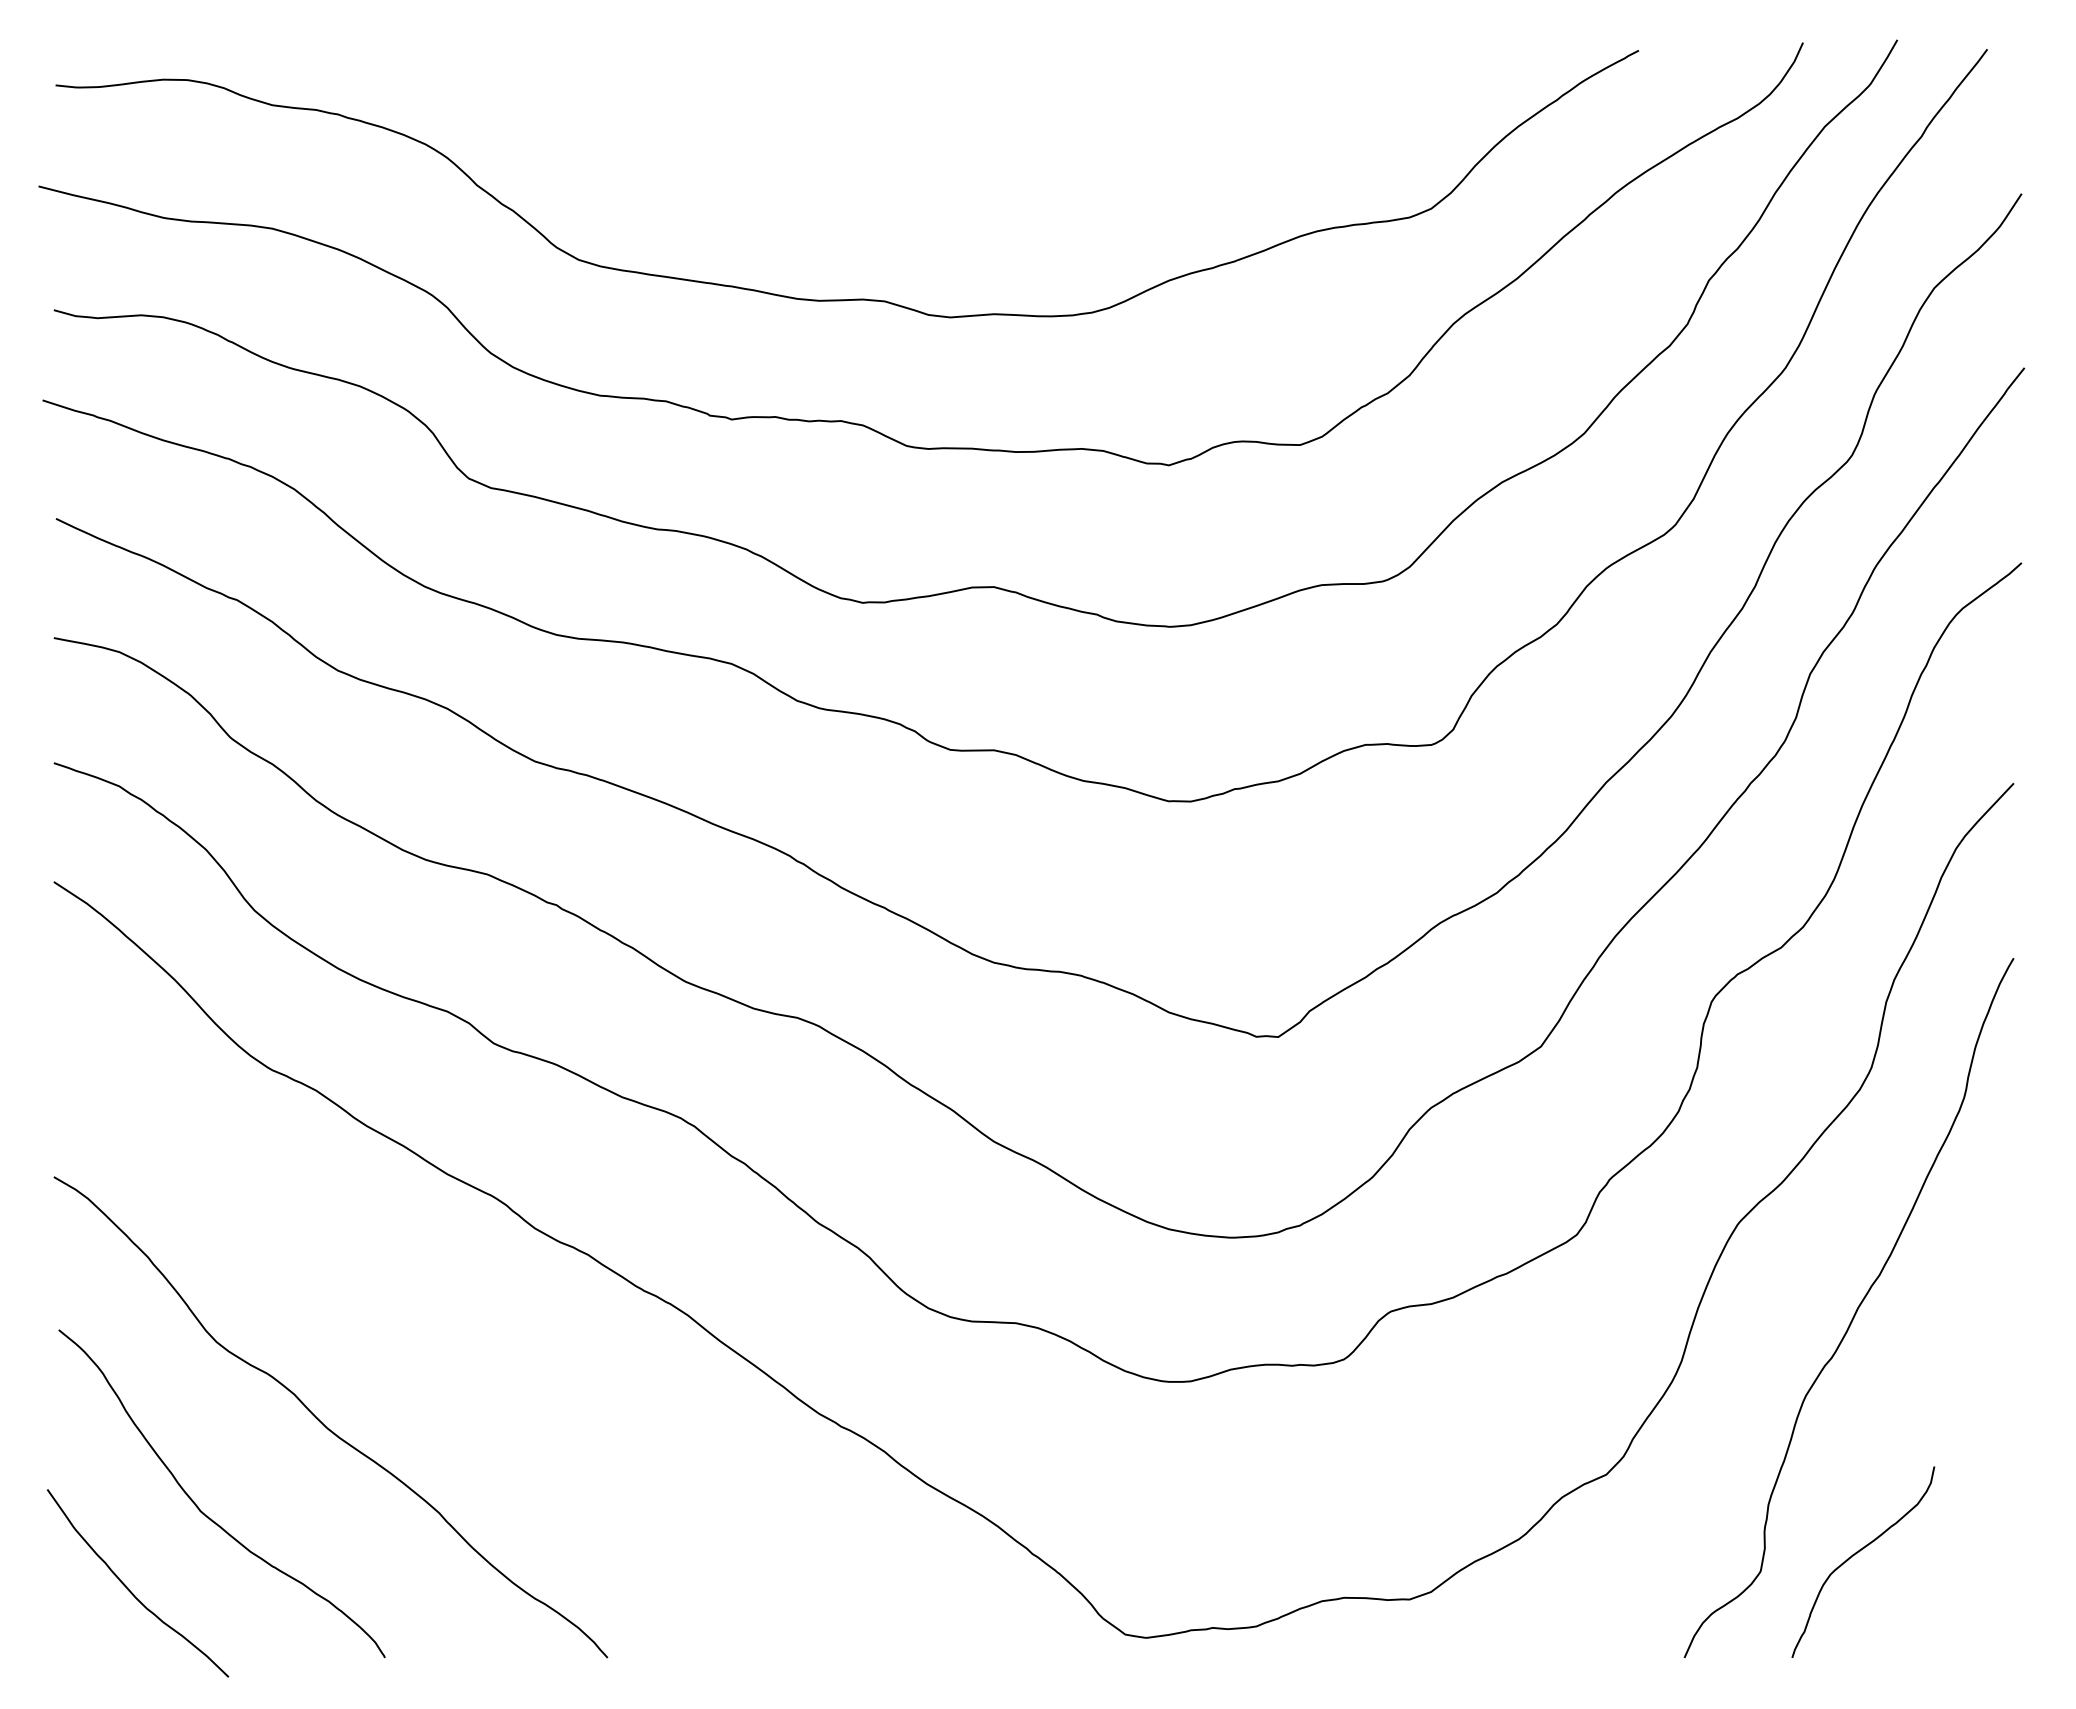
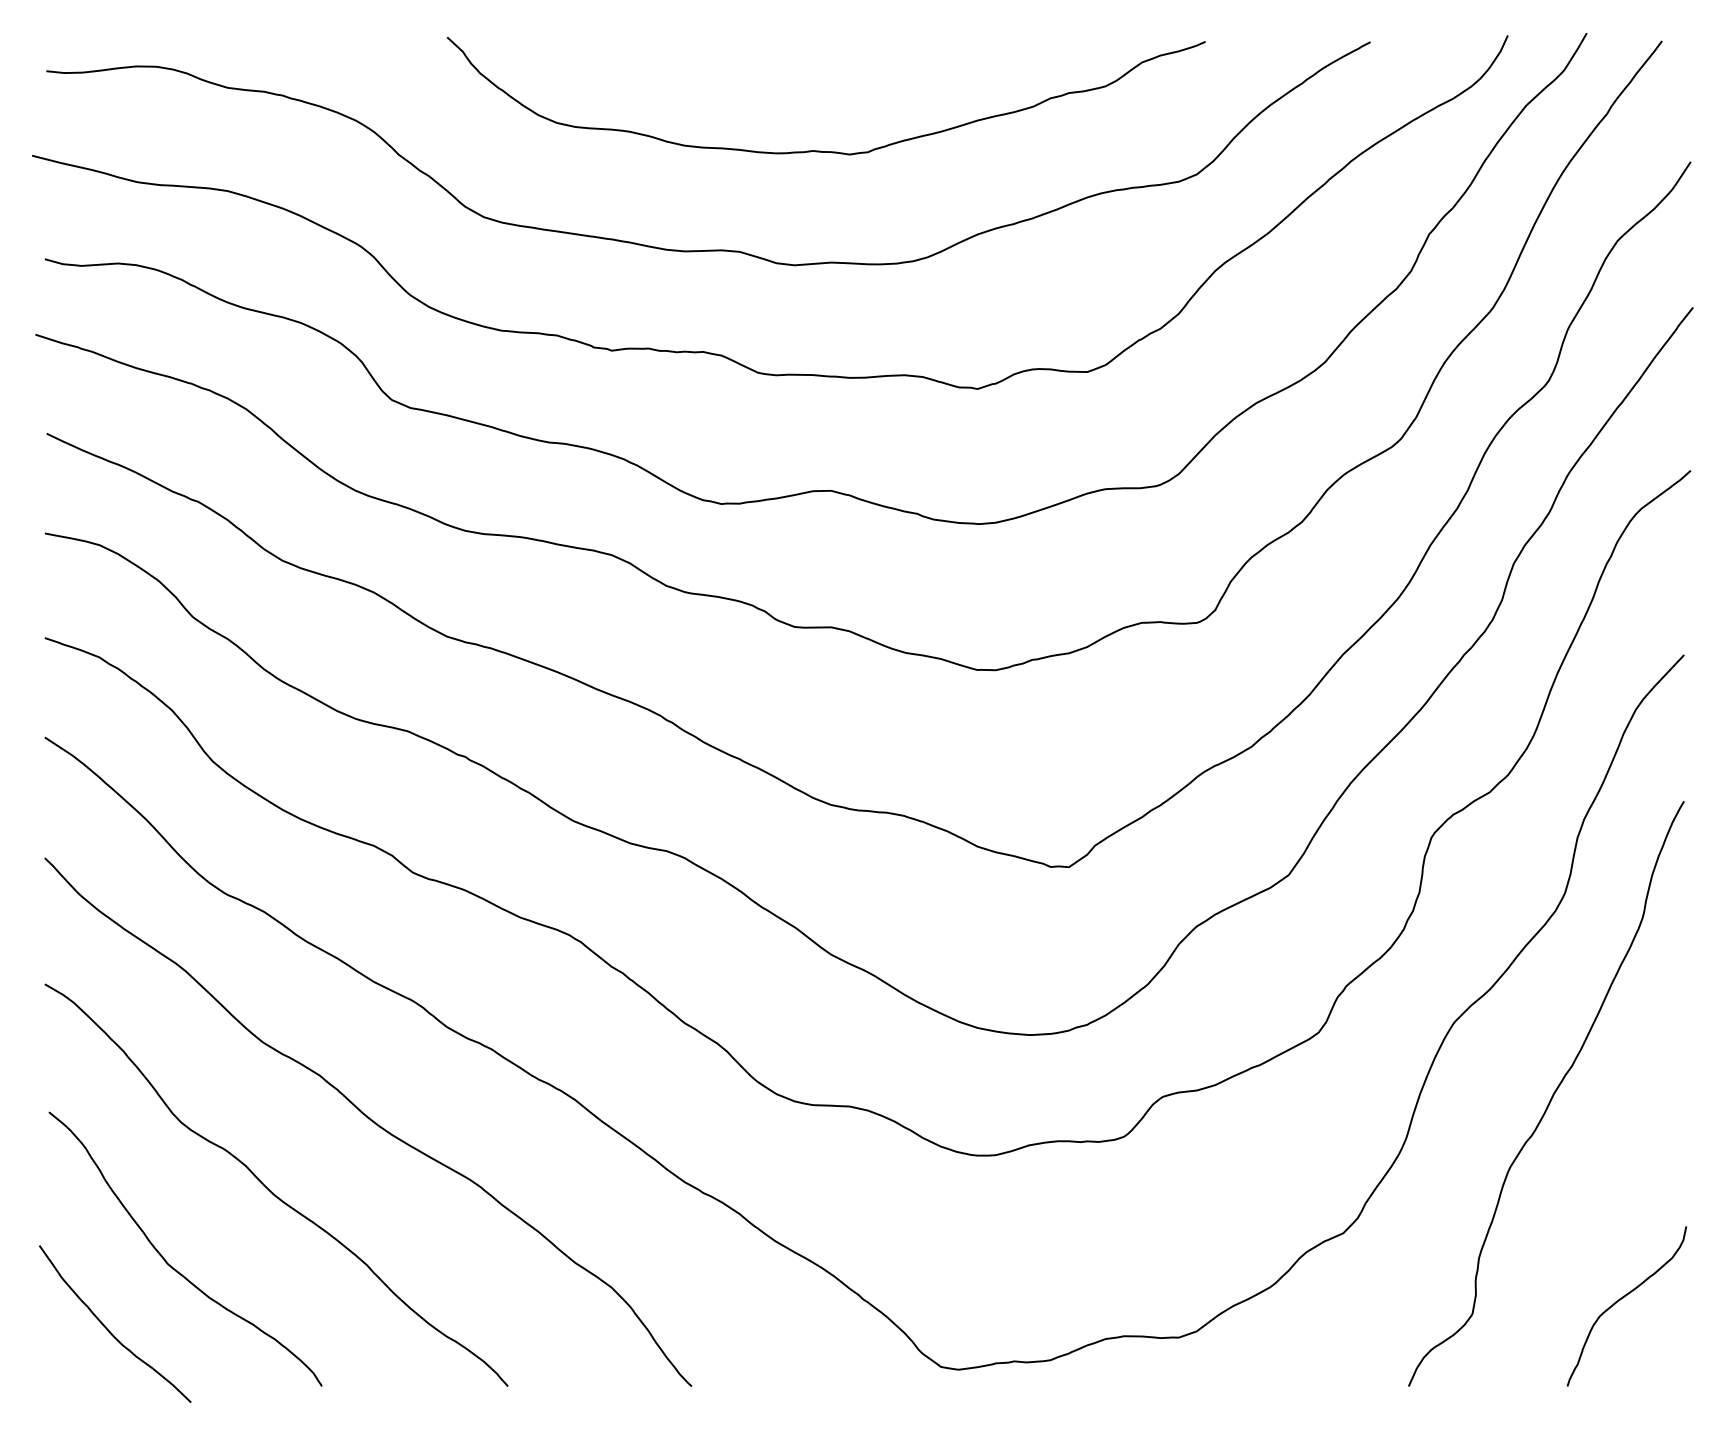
curve: (982, 180) -> (821, 150), added
curve: (442, 1339) -> (369, 1120), added
curve: (1856, 1554) -> (1621, 1299), moved

